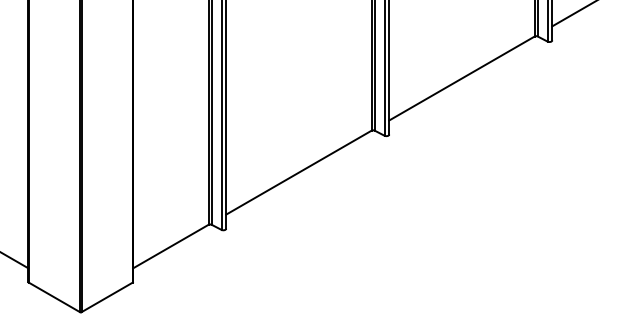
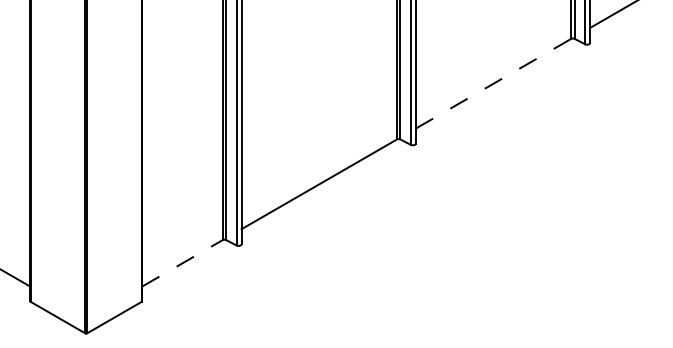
line: (461, 78) -> (493, 83), solid -> dashed
line: (170, 246) -> (182, 263), solid -> dashed

